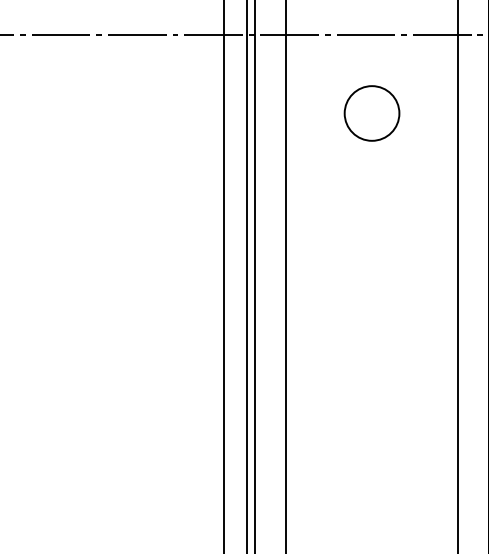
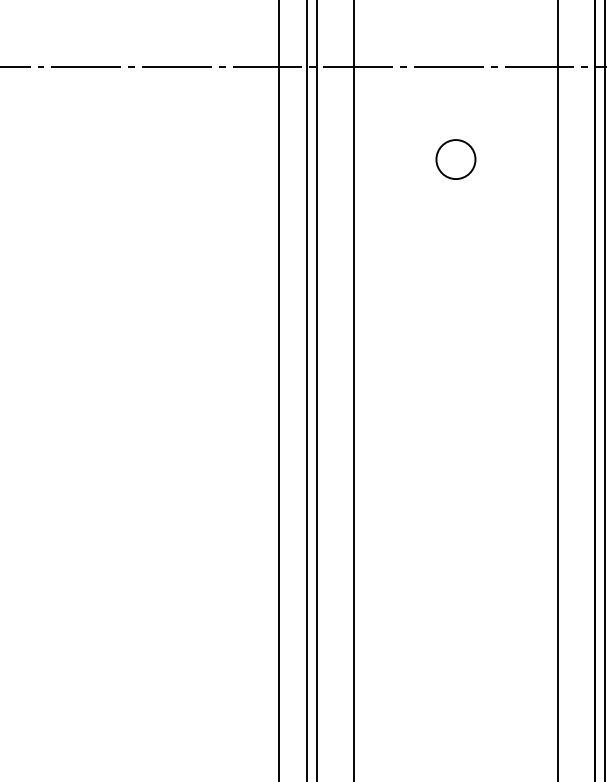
circle: (371, 113) -> (455, 159), size x0.6

